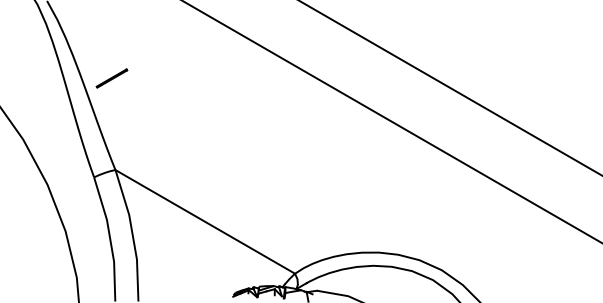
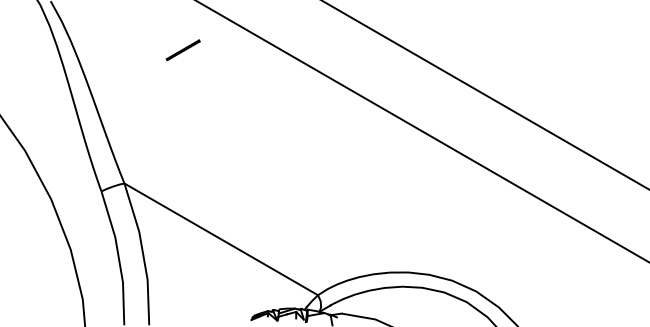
line: (111, 78) -> (182, 50), moved

